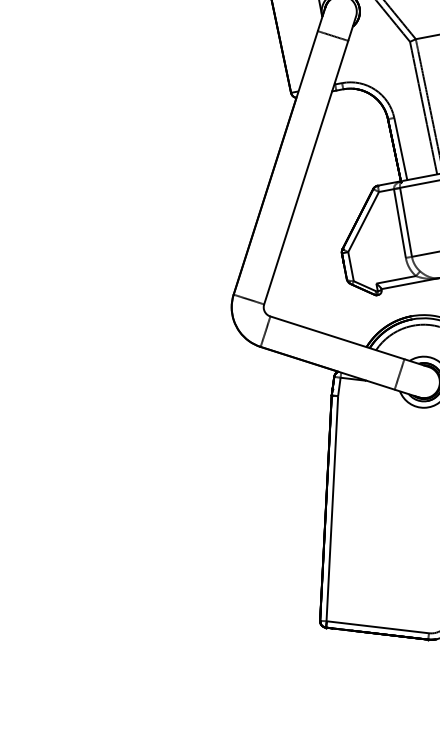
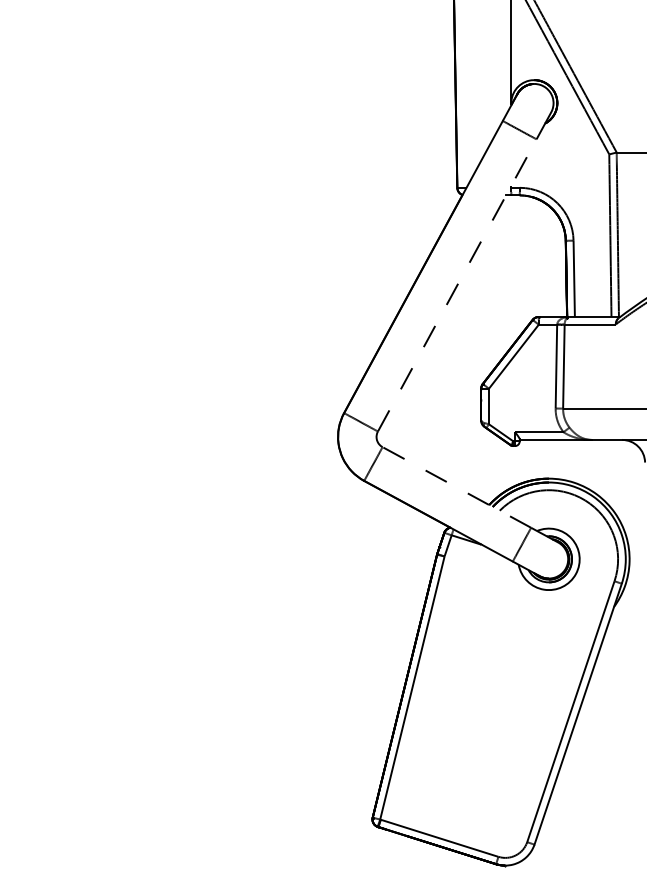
line: (306, 172) -> (457, 285), solid -> dashed
line: (337, 337) -> (456, 487), solid -> dashed

